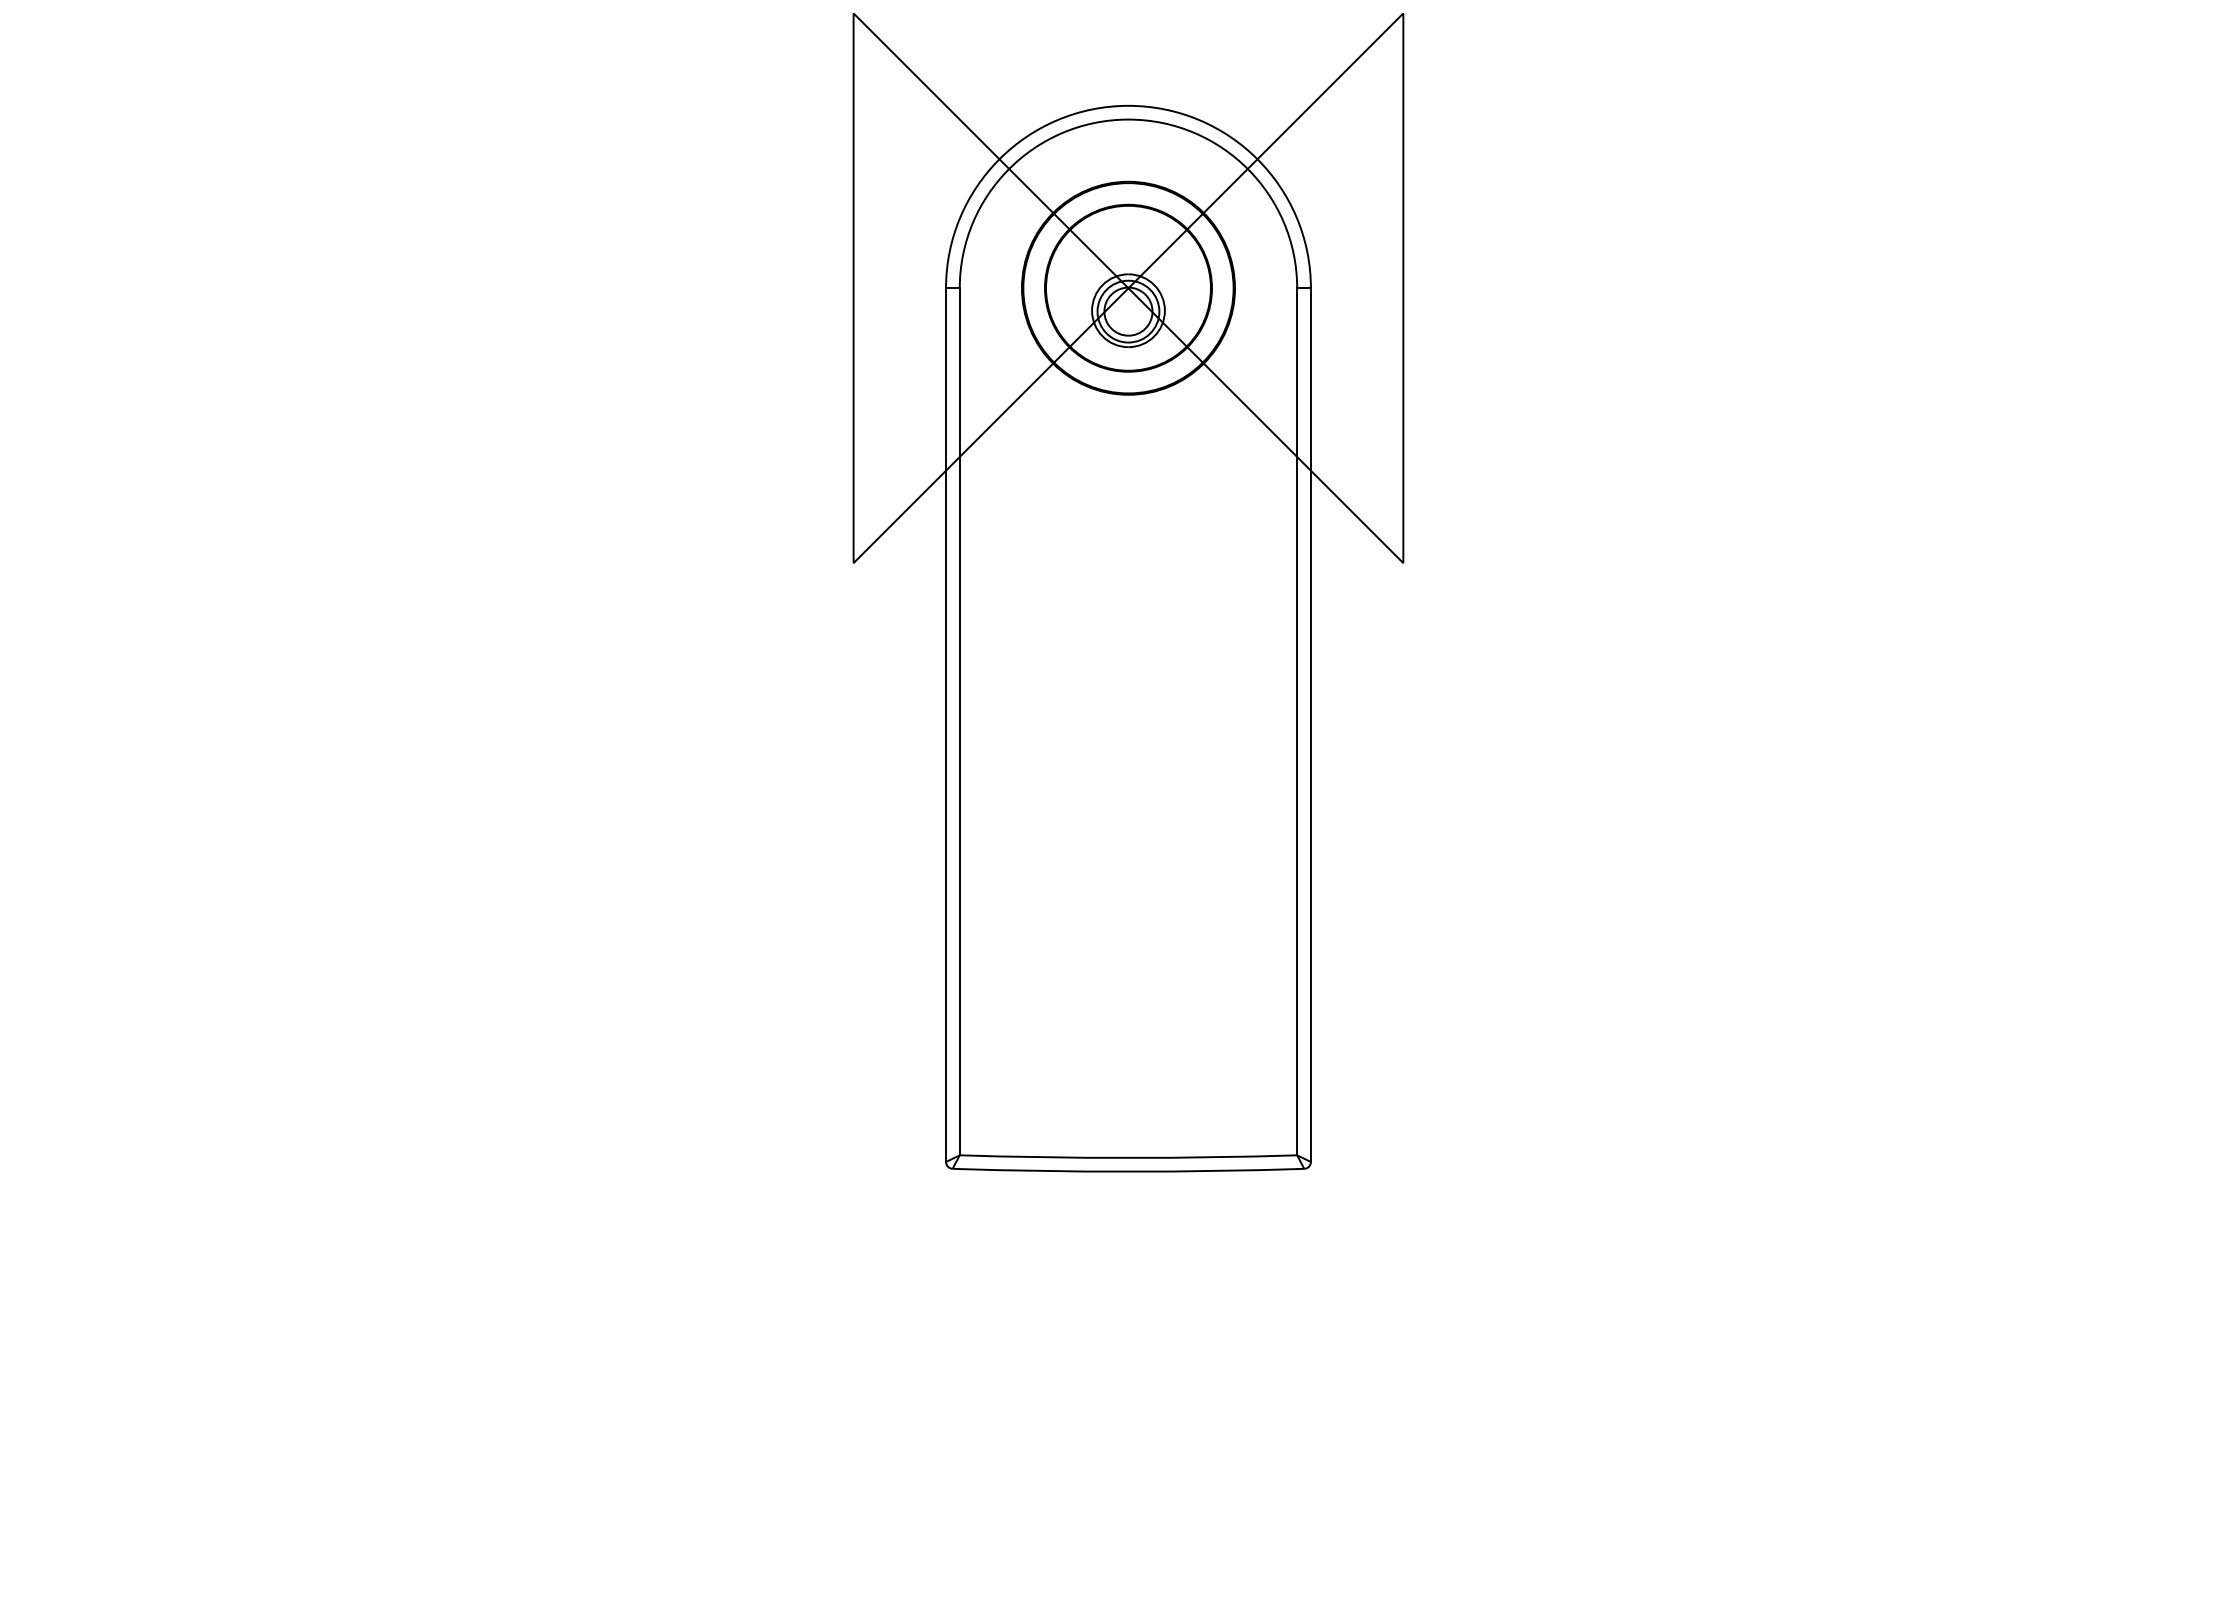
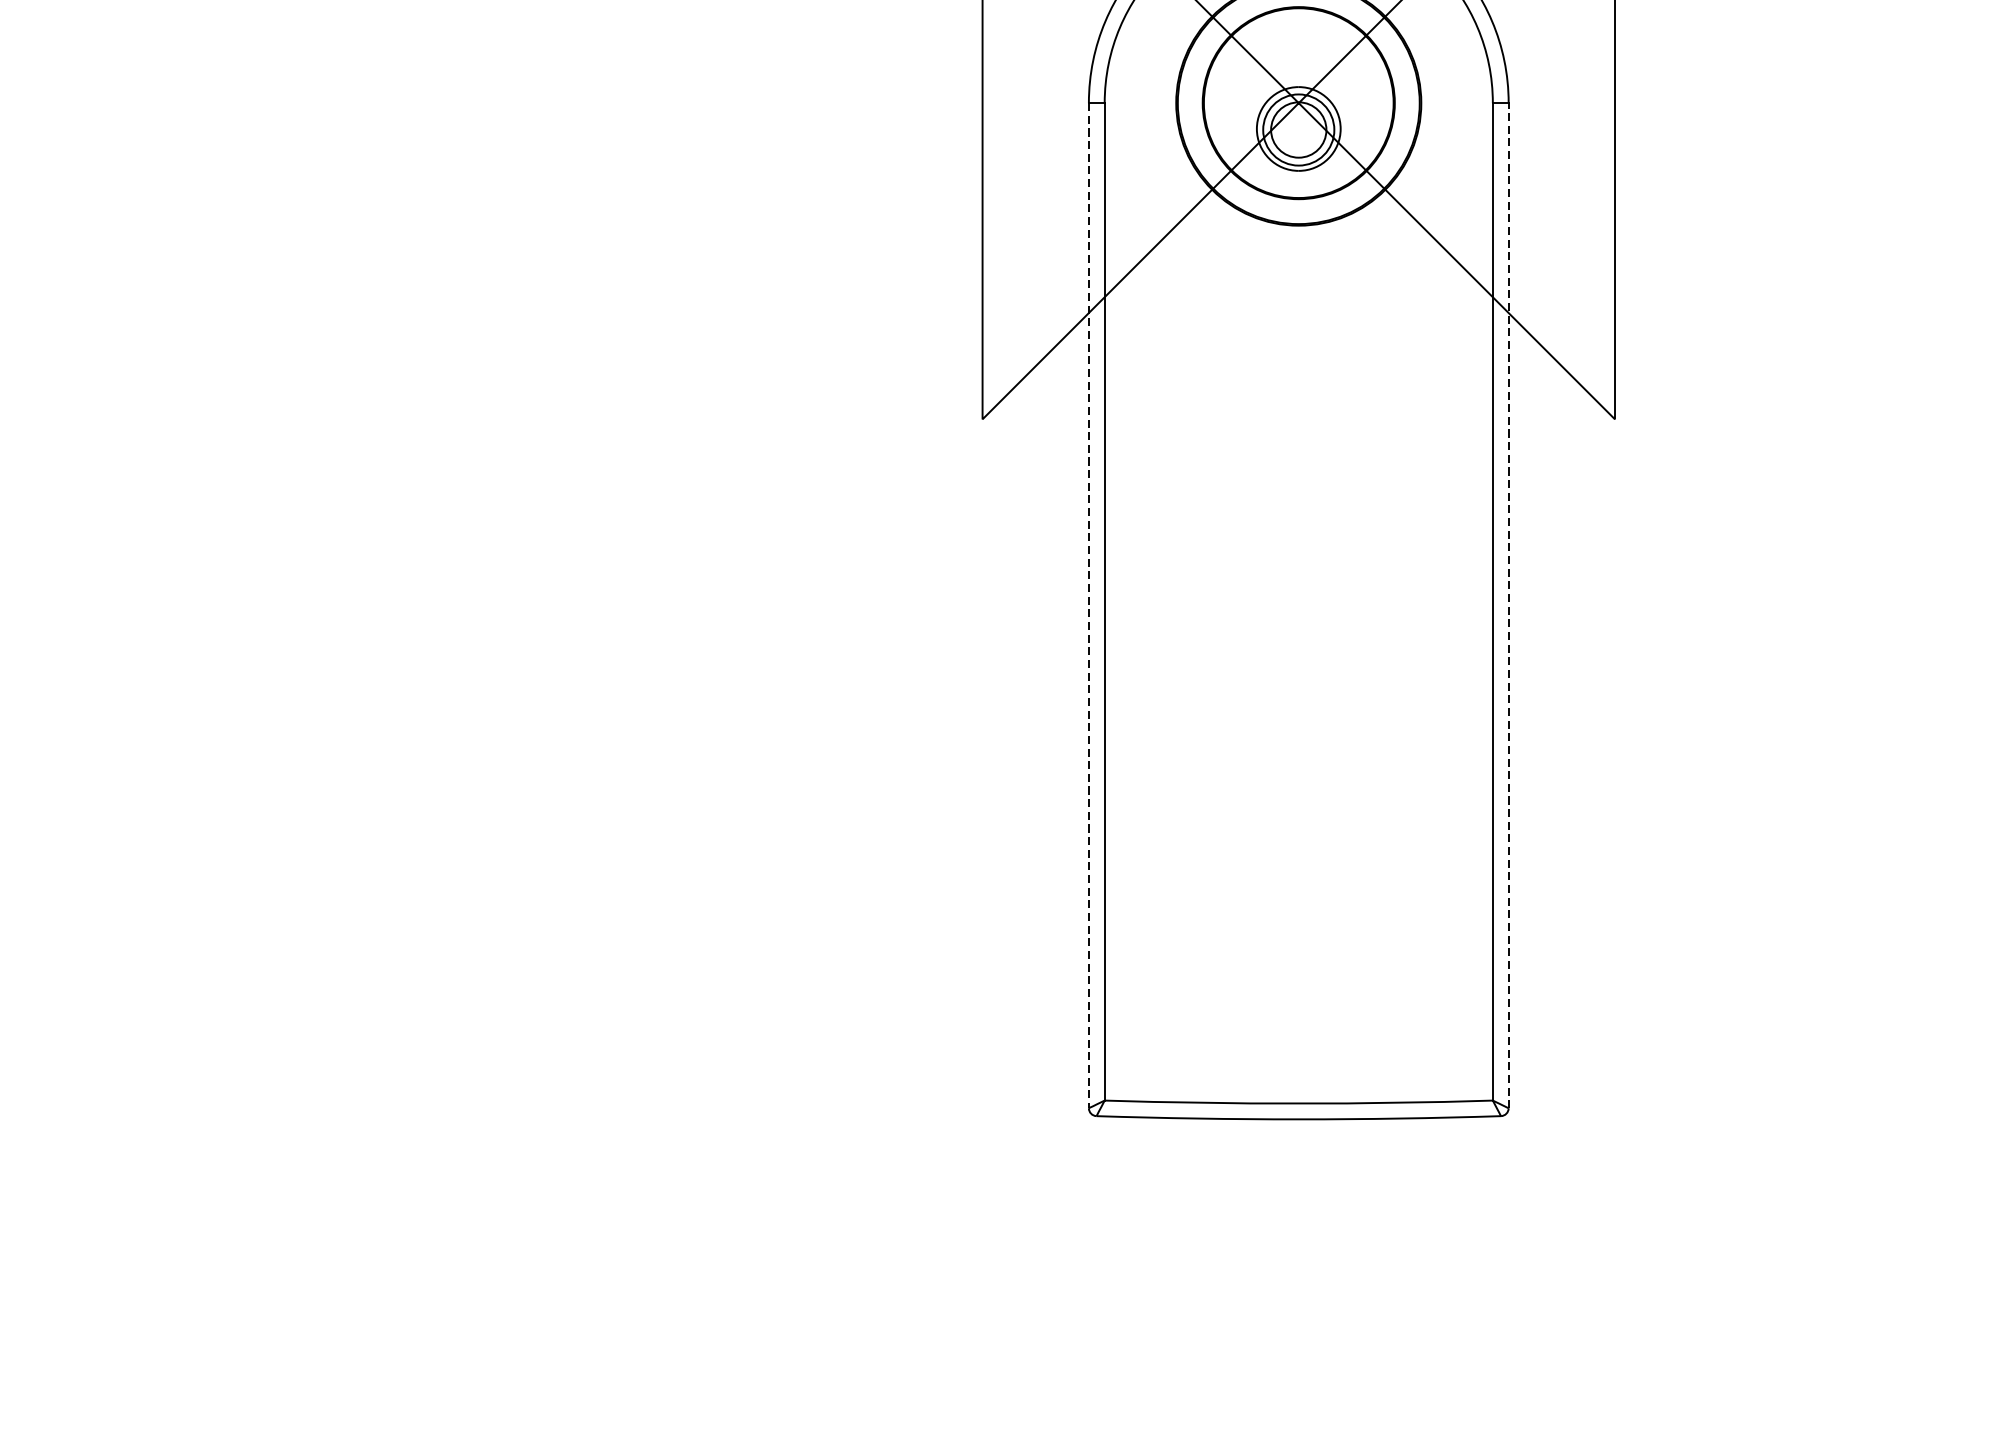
line: (946, 725) -> (1089, 606), solid -> dashed
line: (1310, 725) -> (1508, 606), solid -> dashed

